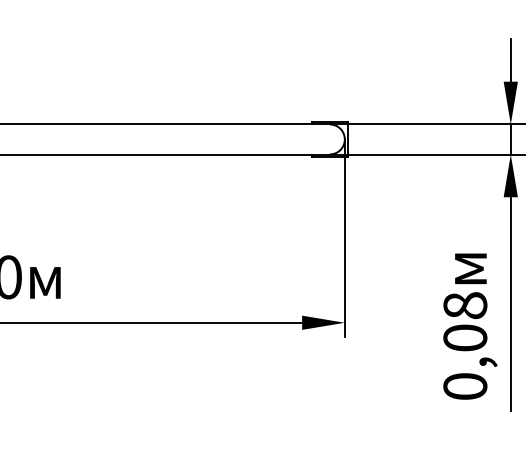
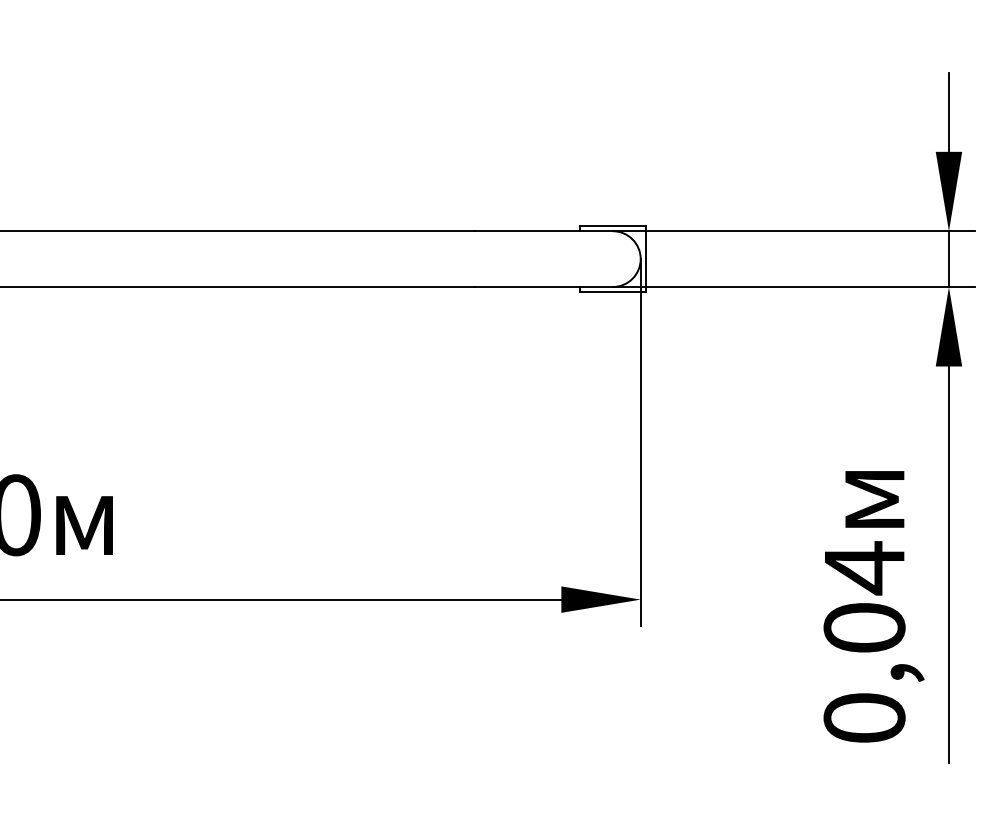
text: (465, 305) -> (864, 567), 0,08 -> 0,04

